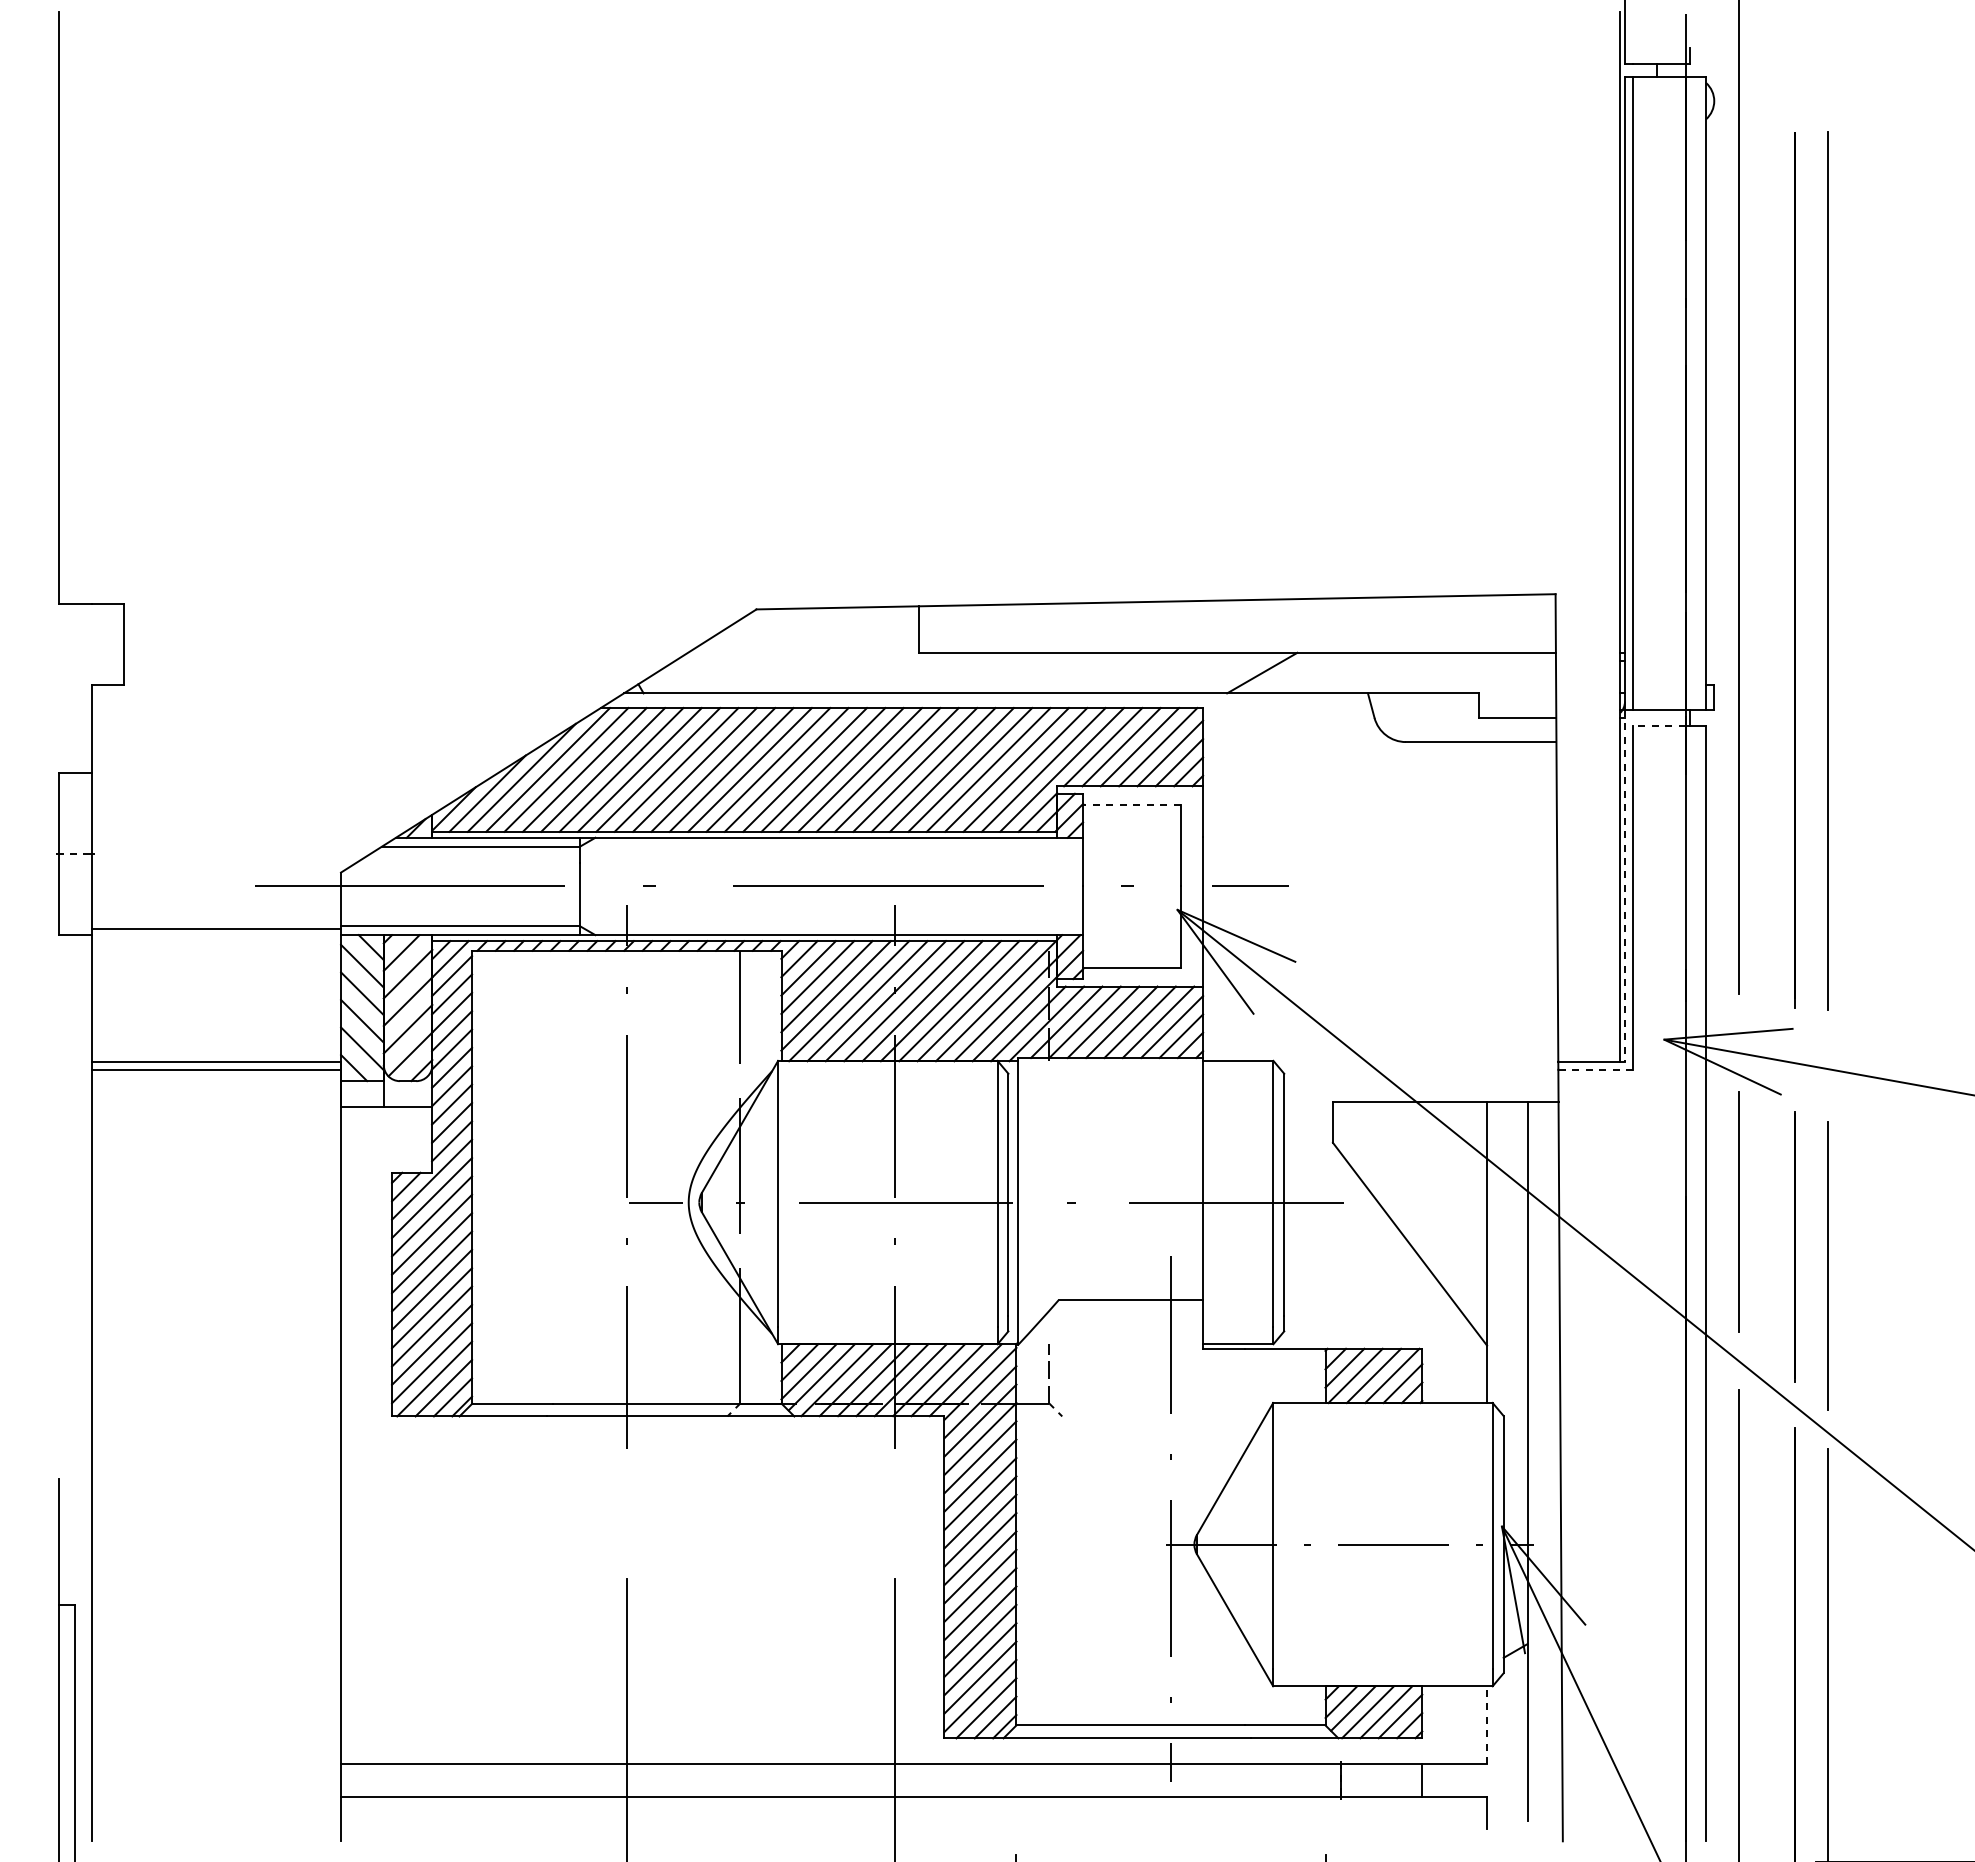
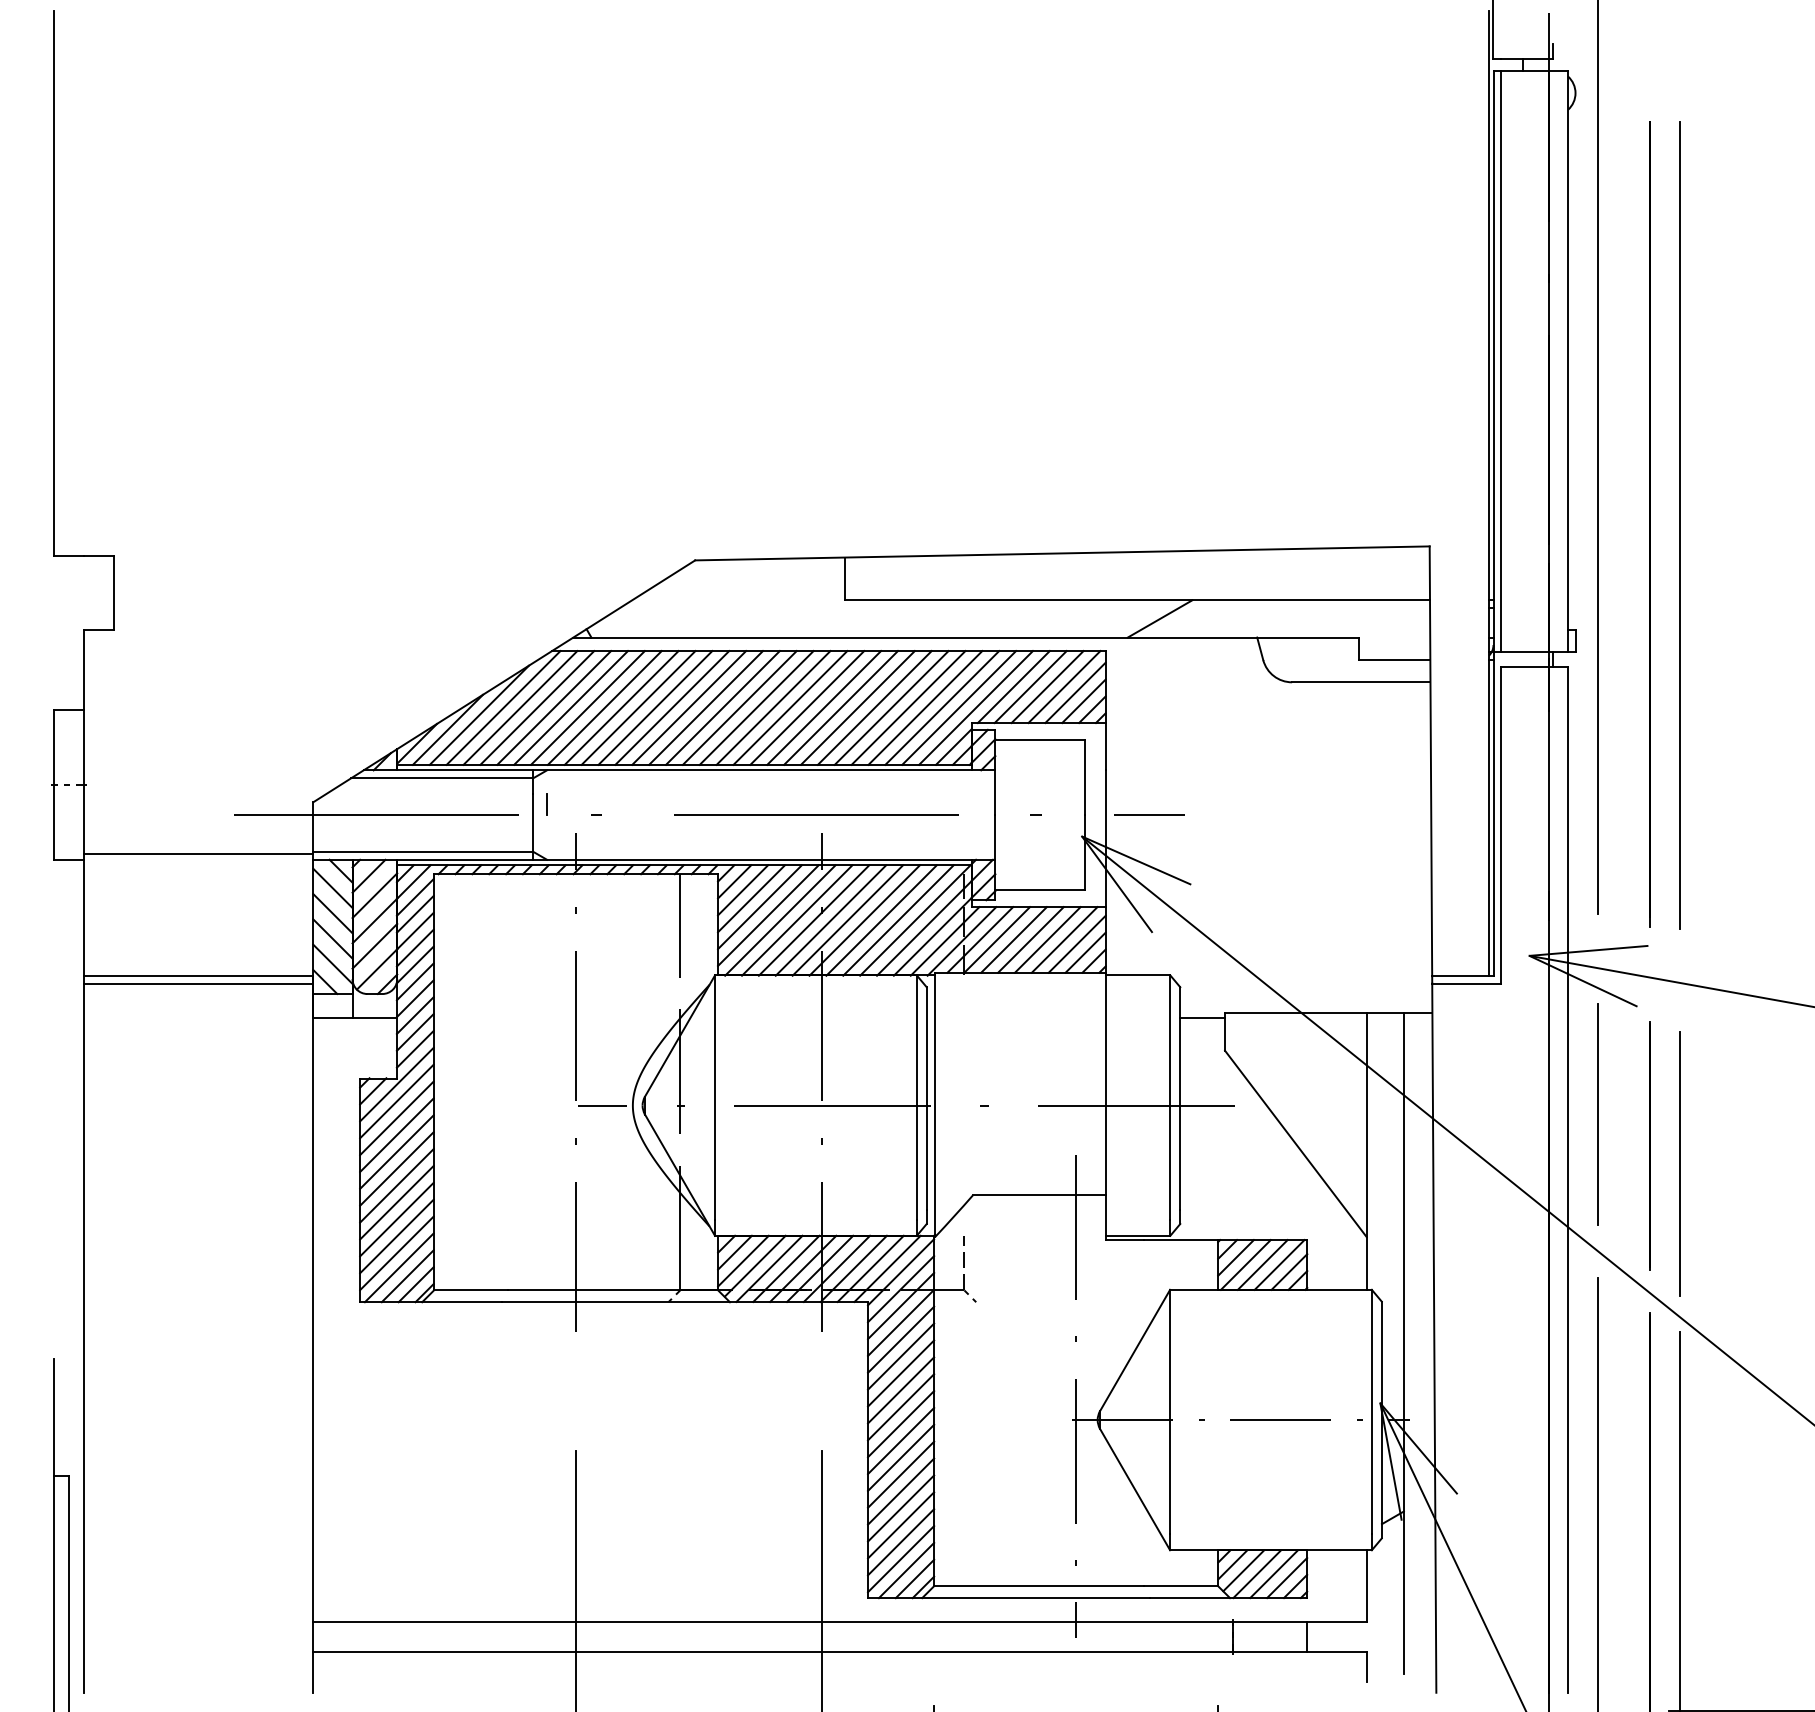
line: (1658, 725) -> (1524, 667), dashed -> solid
line: (1131, 805) -> (1039, 740), dashed -> solid
line: (594, 874) -> (546, 804), added
line: (1625, 886) -> (1493, 815), dashed -> solid
line: (1595, 1069) -> (1466, 983), dashed -> solid
line: (1308, 1107) -> (1202, 1018), added
line: (1487, 1725) -> (1367, 1586), dashed -> solid

